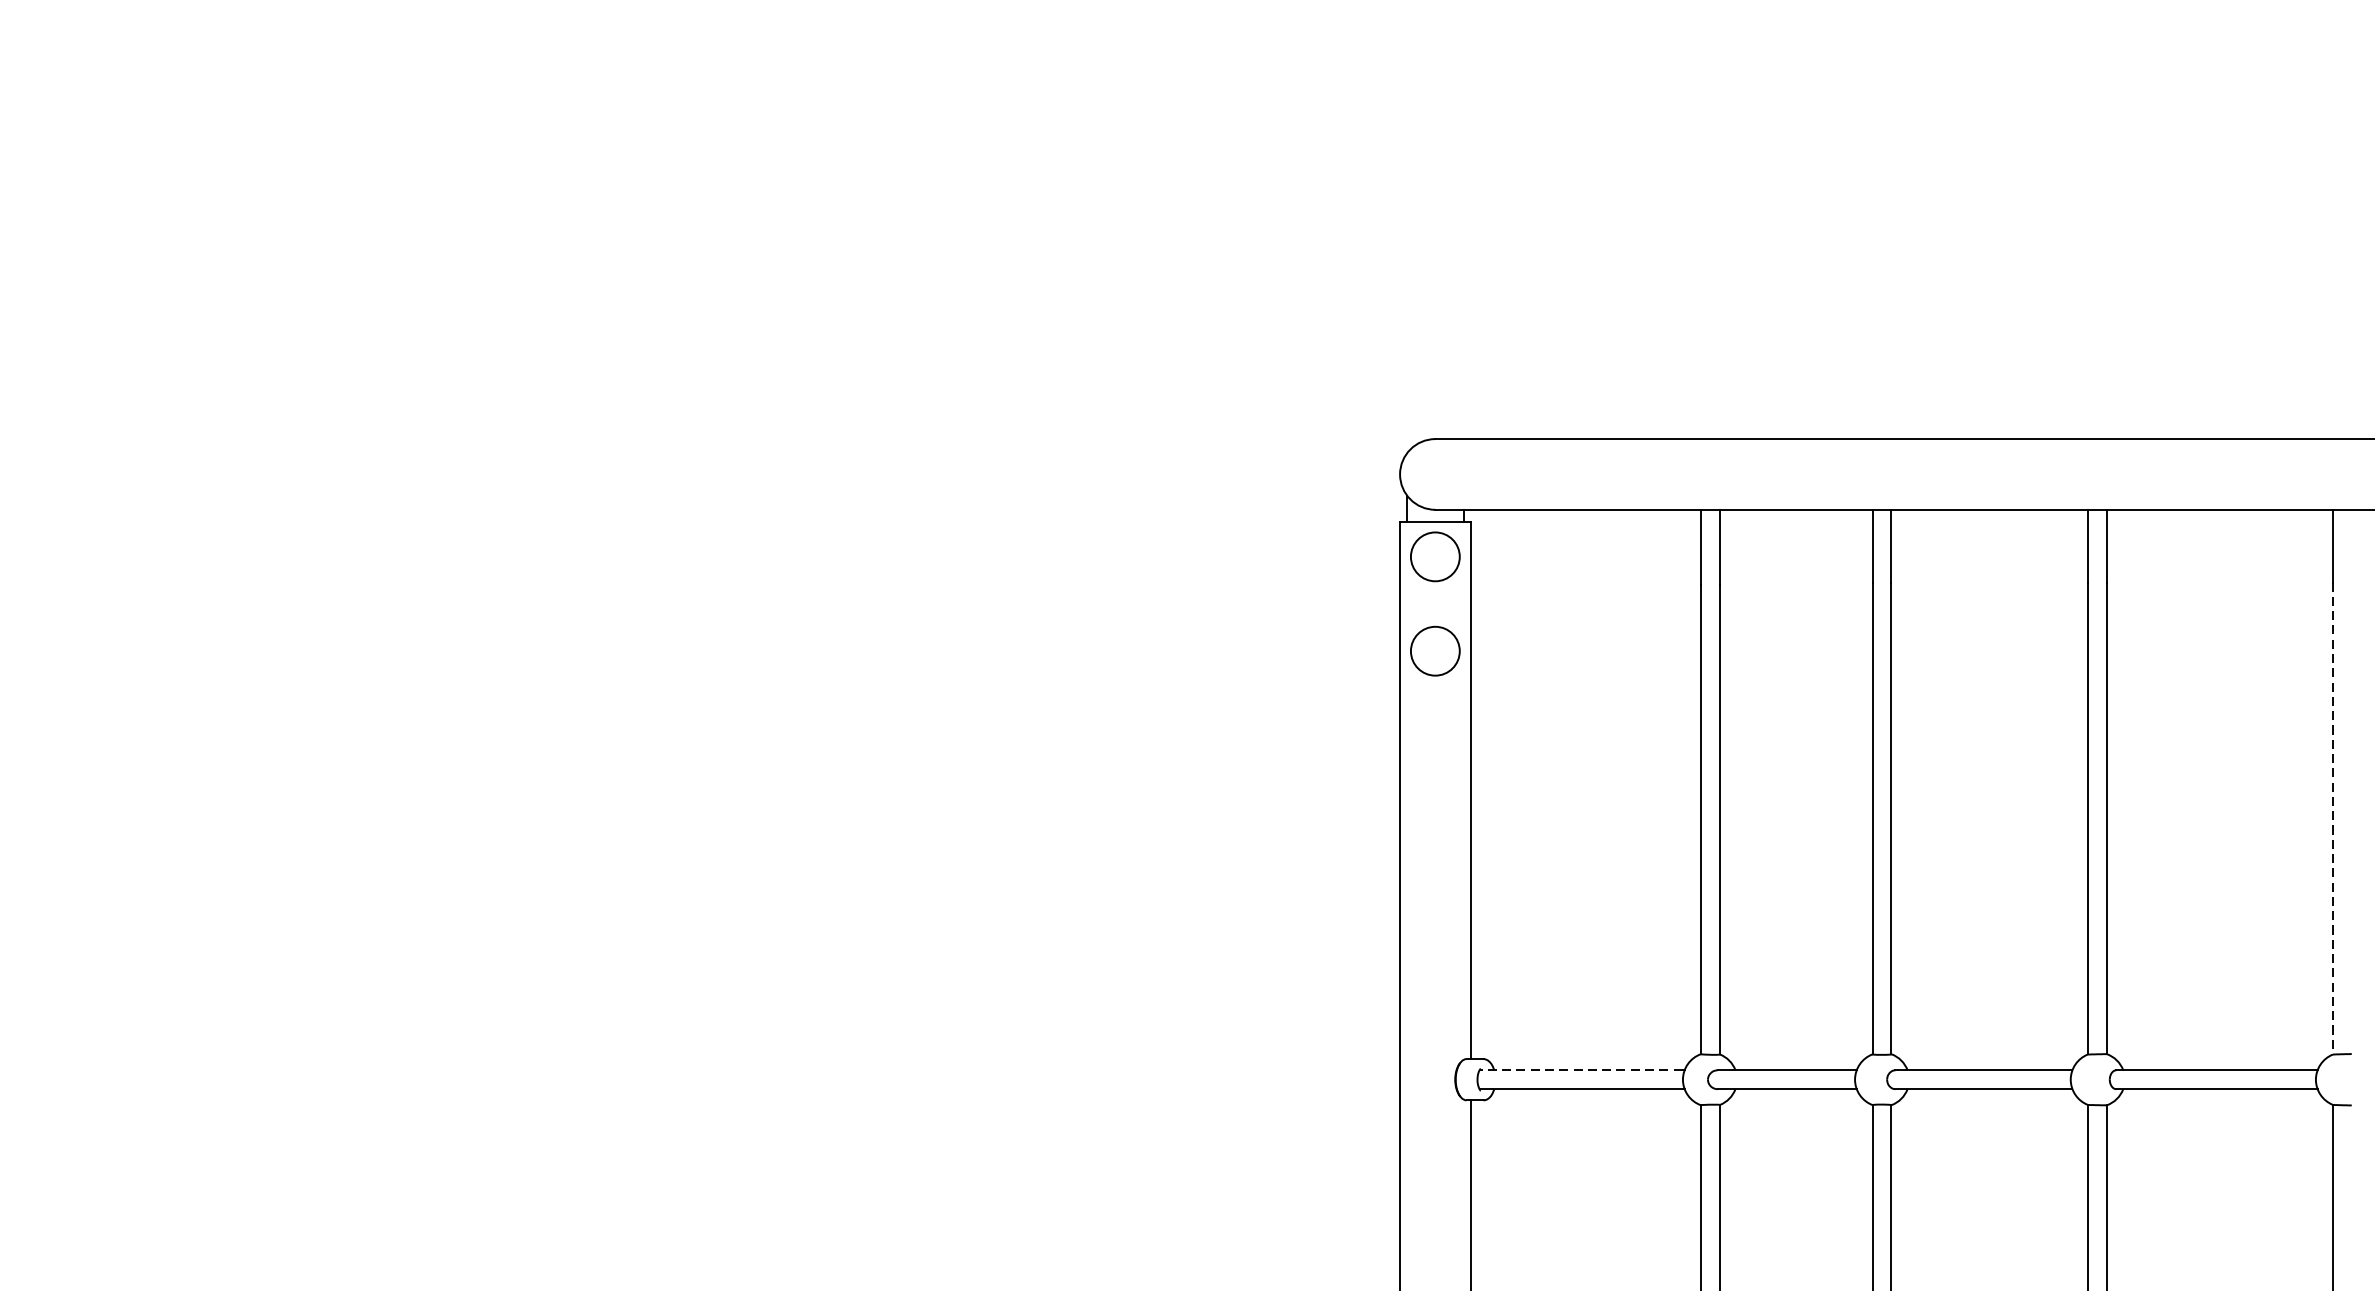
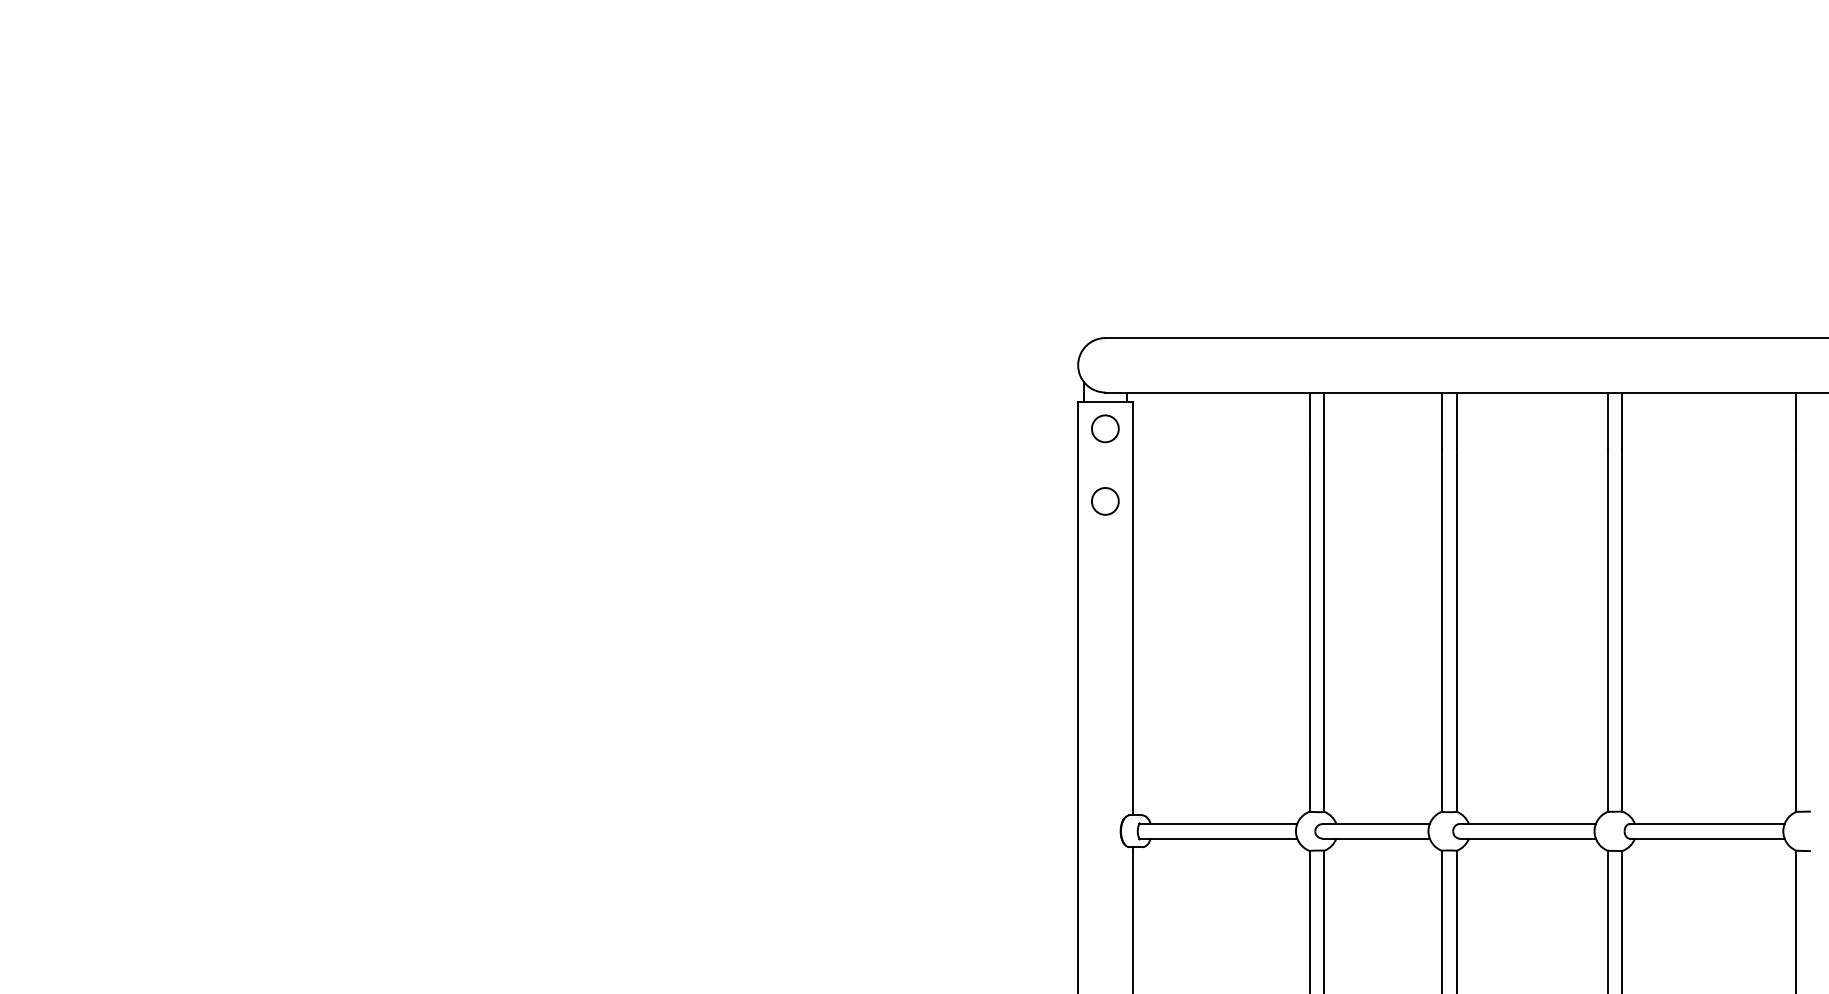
circle: (1435, 556) -> (1105, 428), size x0.71
circle: (1435, 651) -> (1105, 501), size x0.71
line: (2333, 818) -> (1796, 630), dashed -> solid
line: (1581, 1070) -> (1217, 824), dashed -> solid

